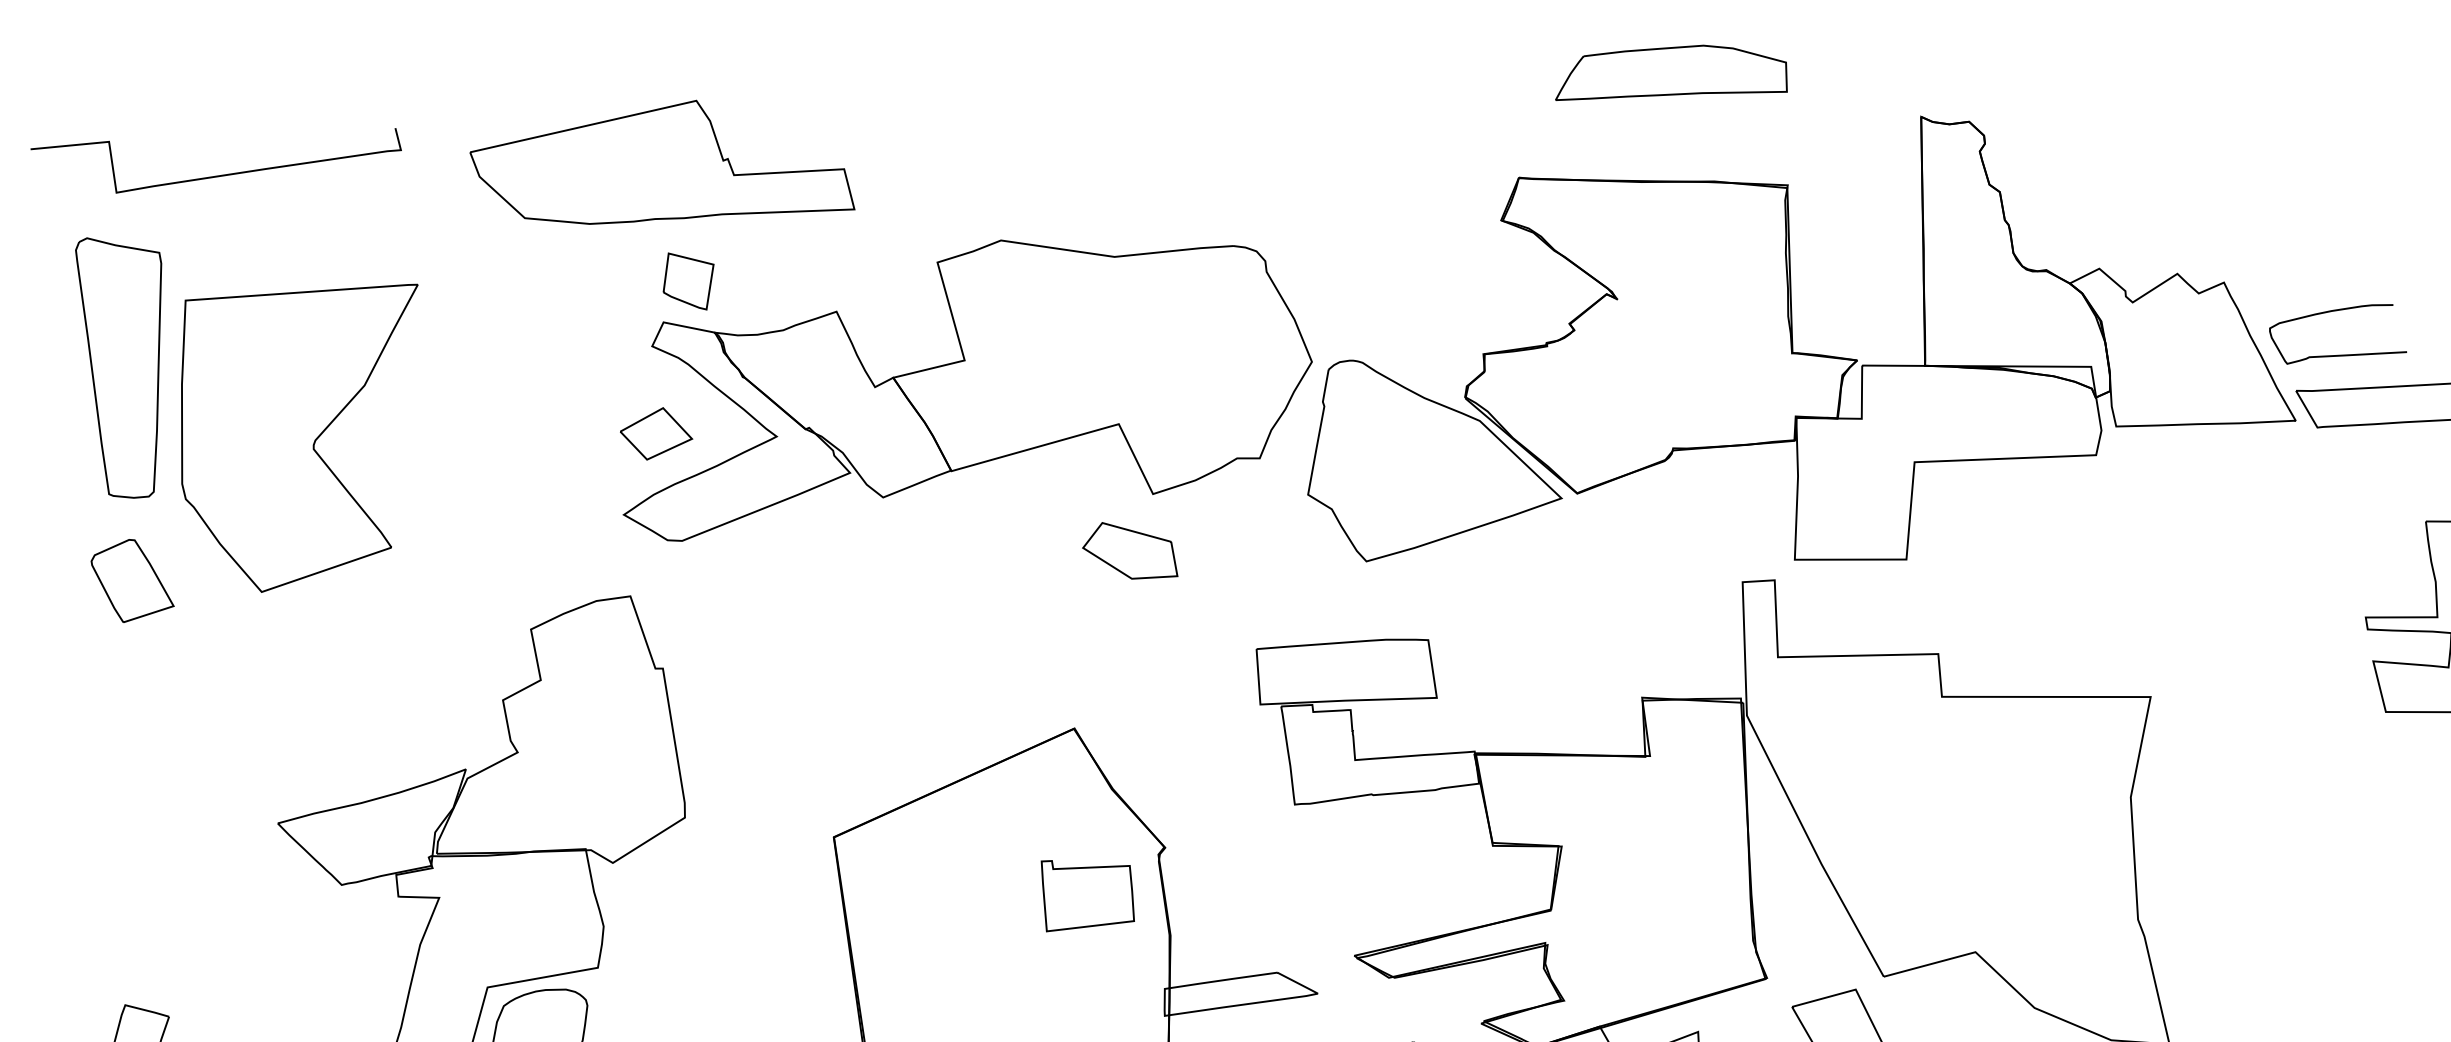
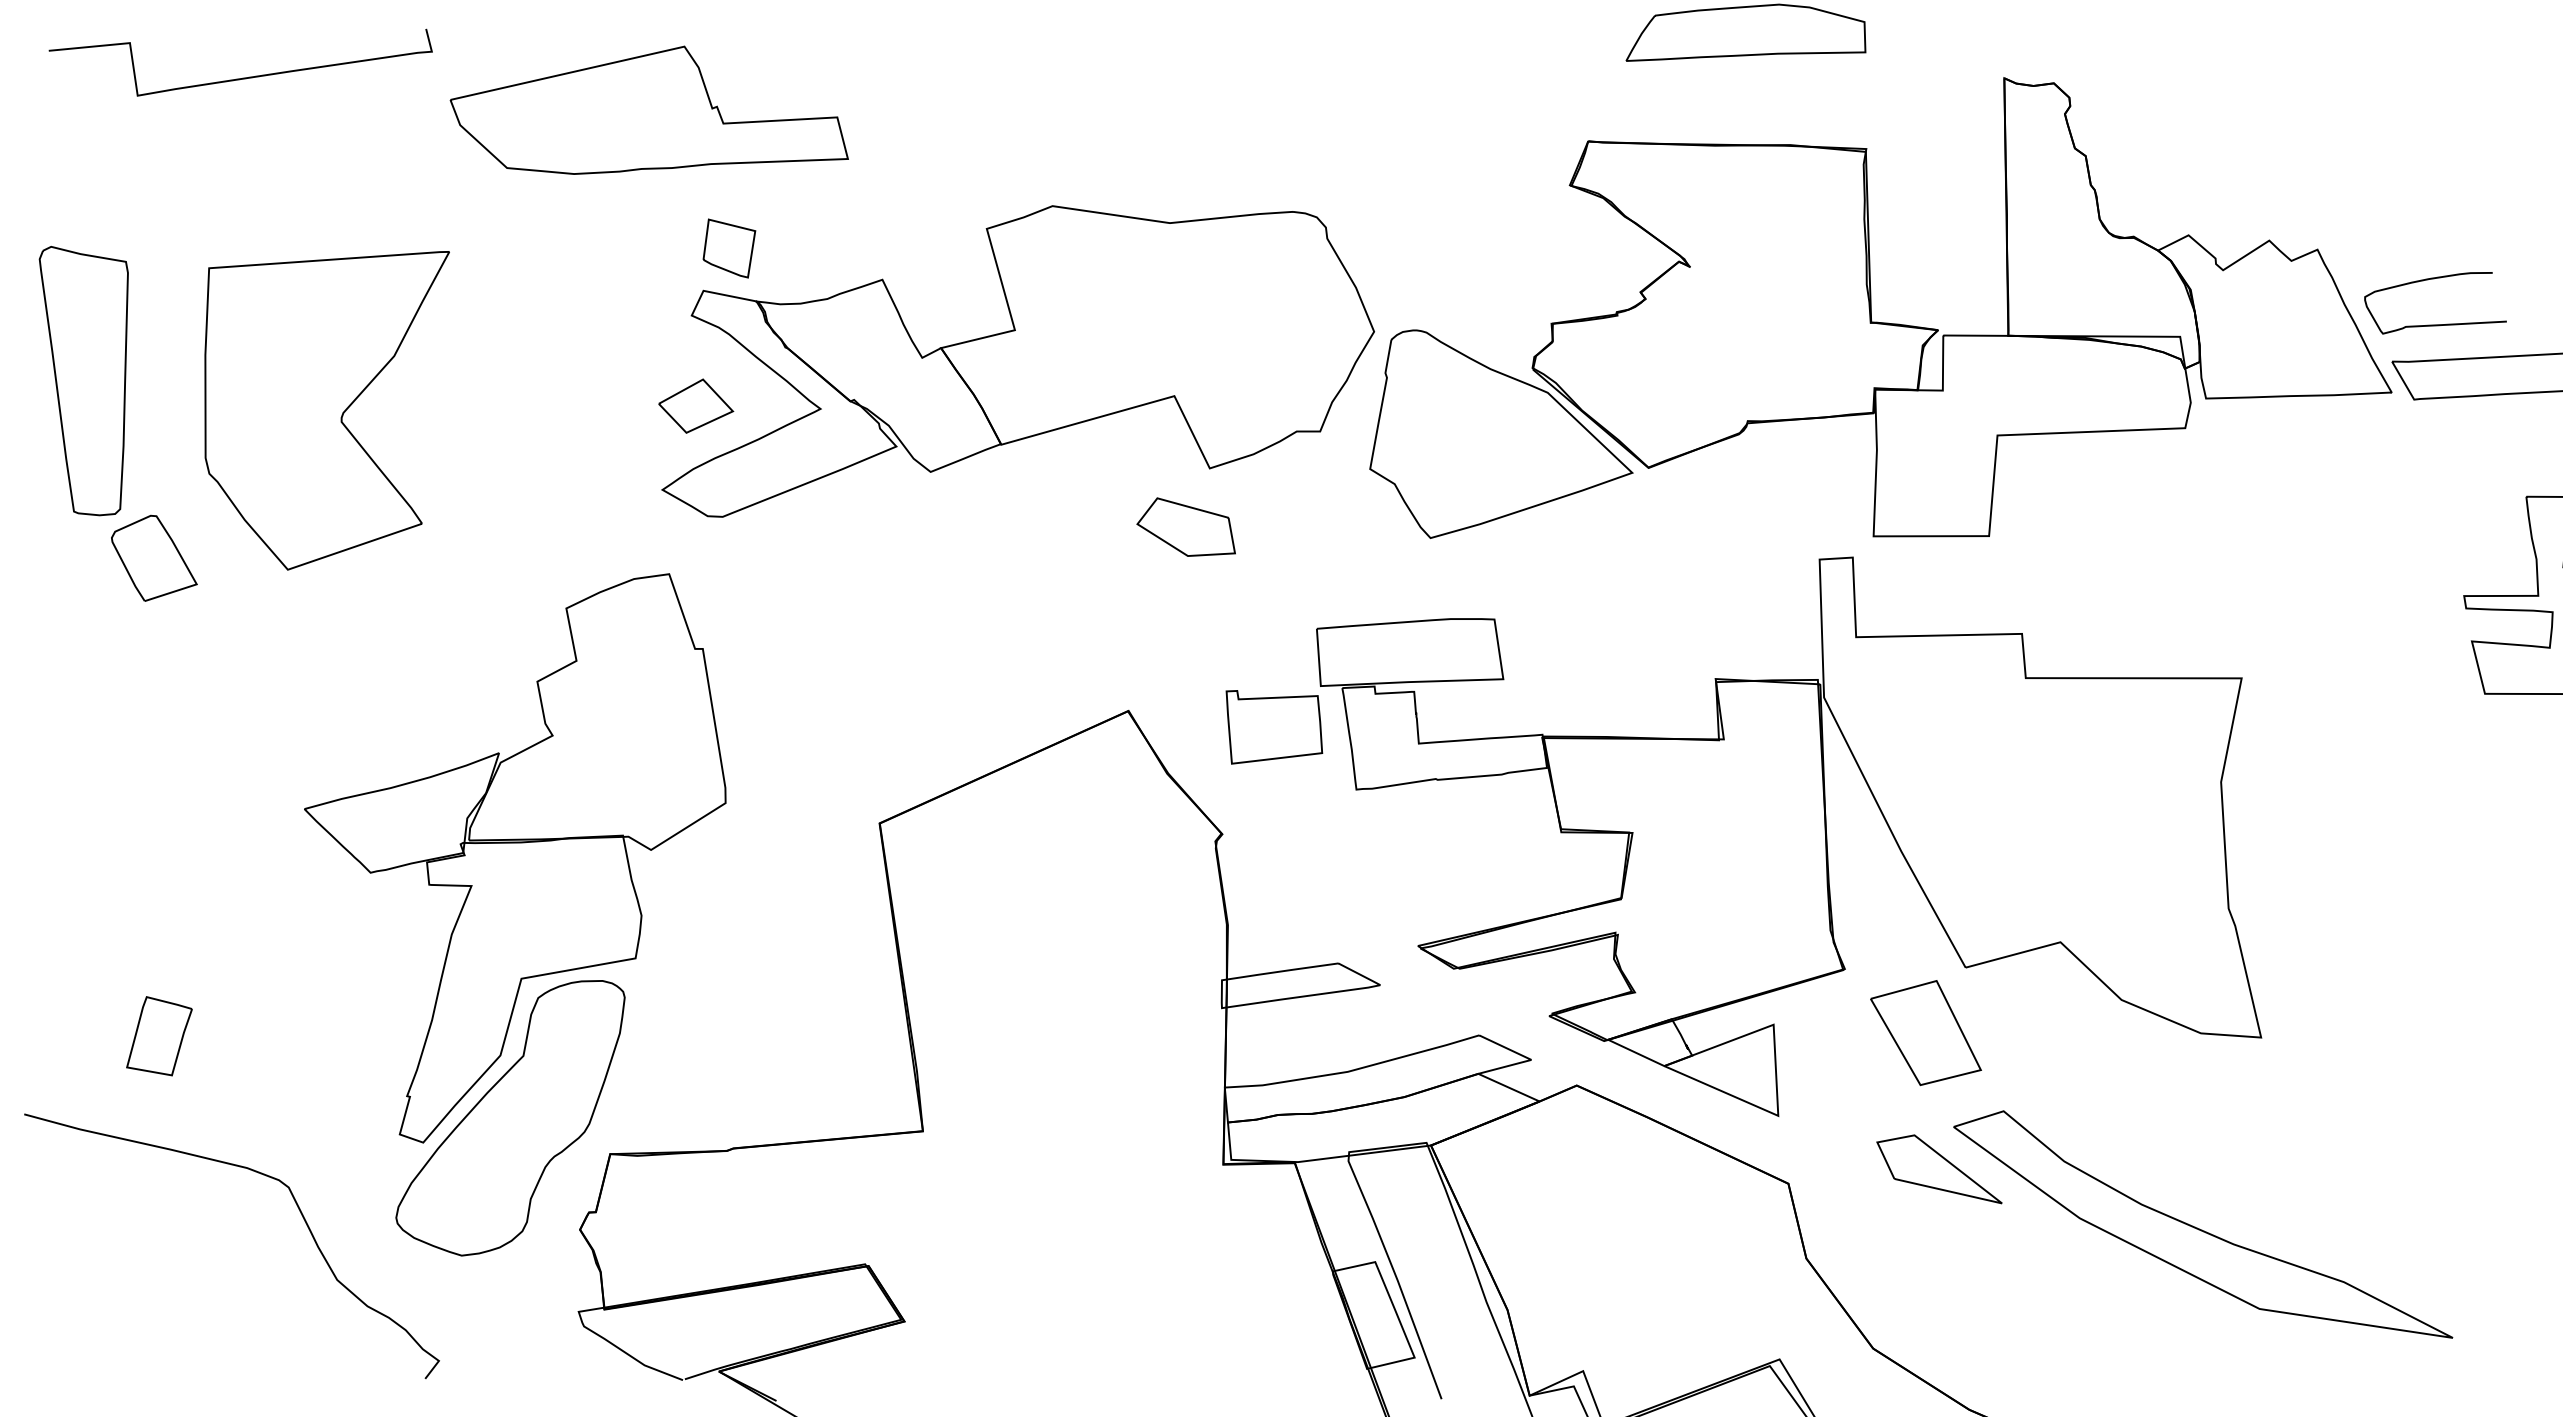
part: (661, 161) -> (648, 109), moved
curve: (217, 175) -> (242, 77), moved
part: (118, 368) -> (83, 381), moved
part: (1087, 896) -> (1274, 727), moved

